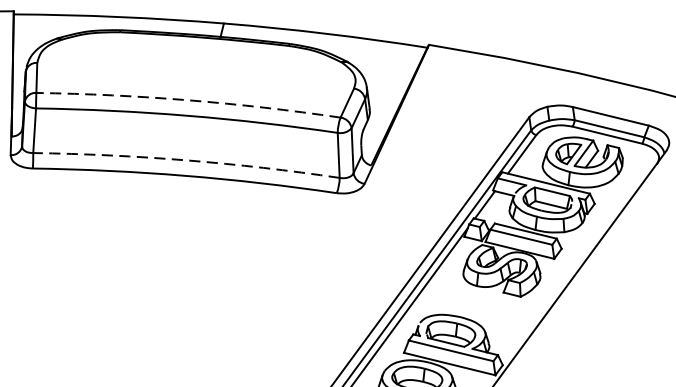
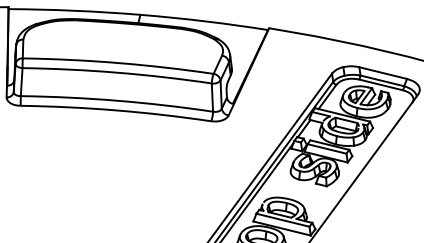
arc: (188, 101) -> (118, 63), dashed -> solid
arc: (187, 160) -> (117, 100), dashed -> solid

